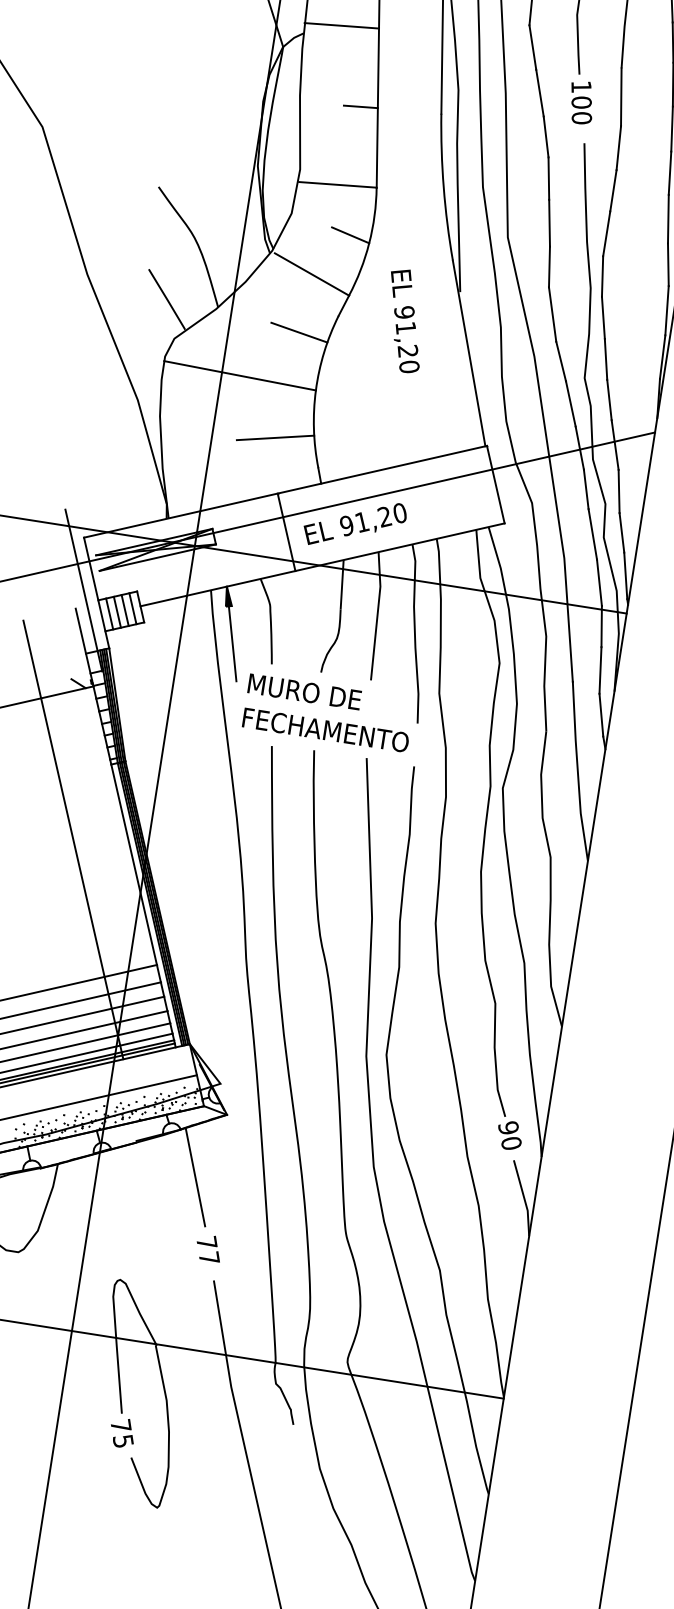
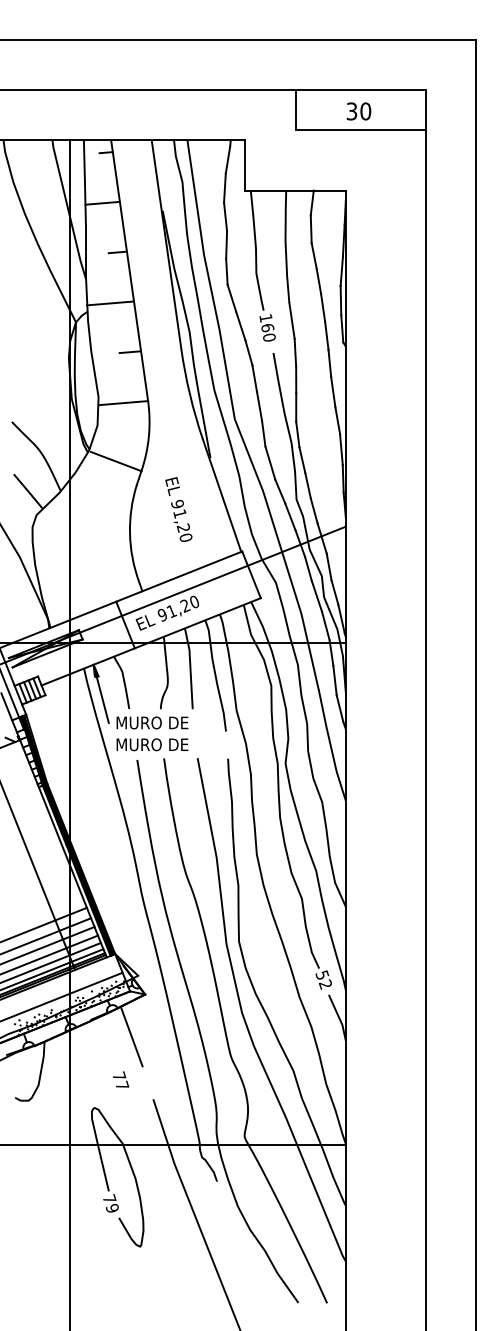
text: (582, 103) -> (268, 328), 100 -> 160
line: (350, 235) -> (136, 433), removed
text: (404, 320) -> (178, 509), moved
line: (298, 331) -> (113, 498), removed
line: (240, 375) -> (81, 531), removed
line: (275, 438) -> (109, 567), removed
text: (327, 730) -> (170, 744), FECHAMENTO -> MURO DE
text: (509, 1134) -> (323, 979), 90 -> 52
text: (209, 1248) -> (121, 1079), moved
text: (123, 1439) -> (112, 1207), 75 -> 79

